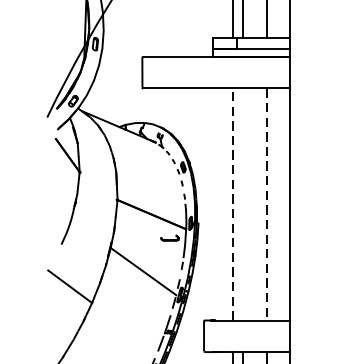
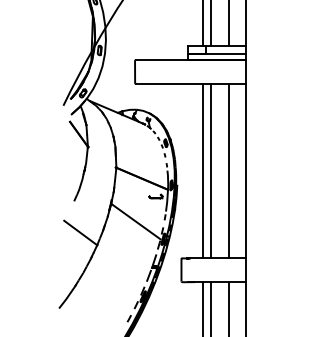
line: (233, 203) -> (203, 170), dashed -> solid
line: (242, 203) -> (210, 170), added
line: (267, 204) -> (229, 171), dashed -> solid

